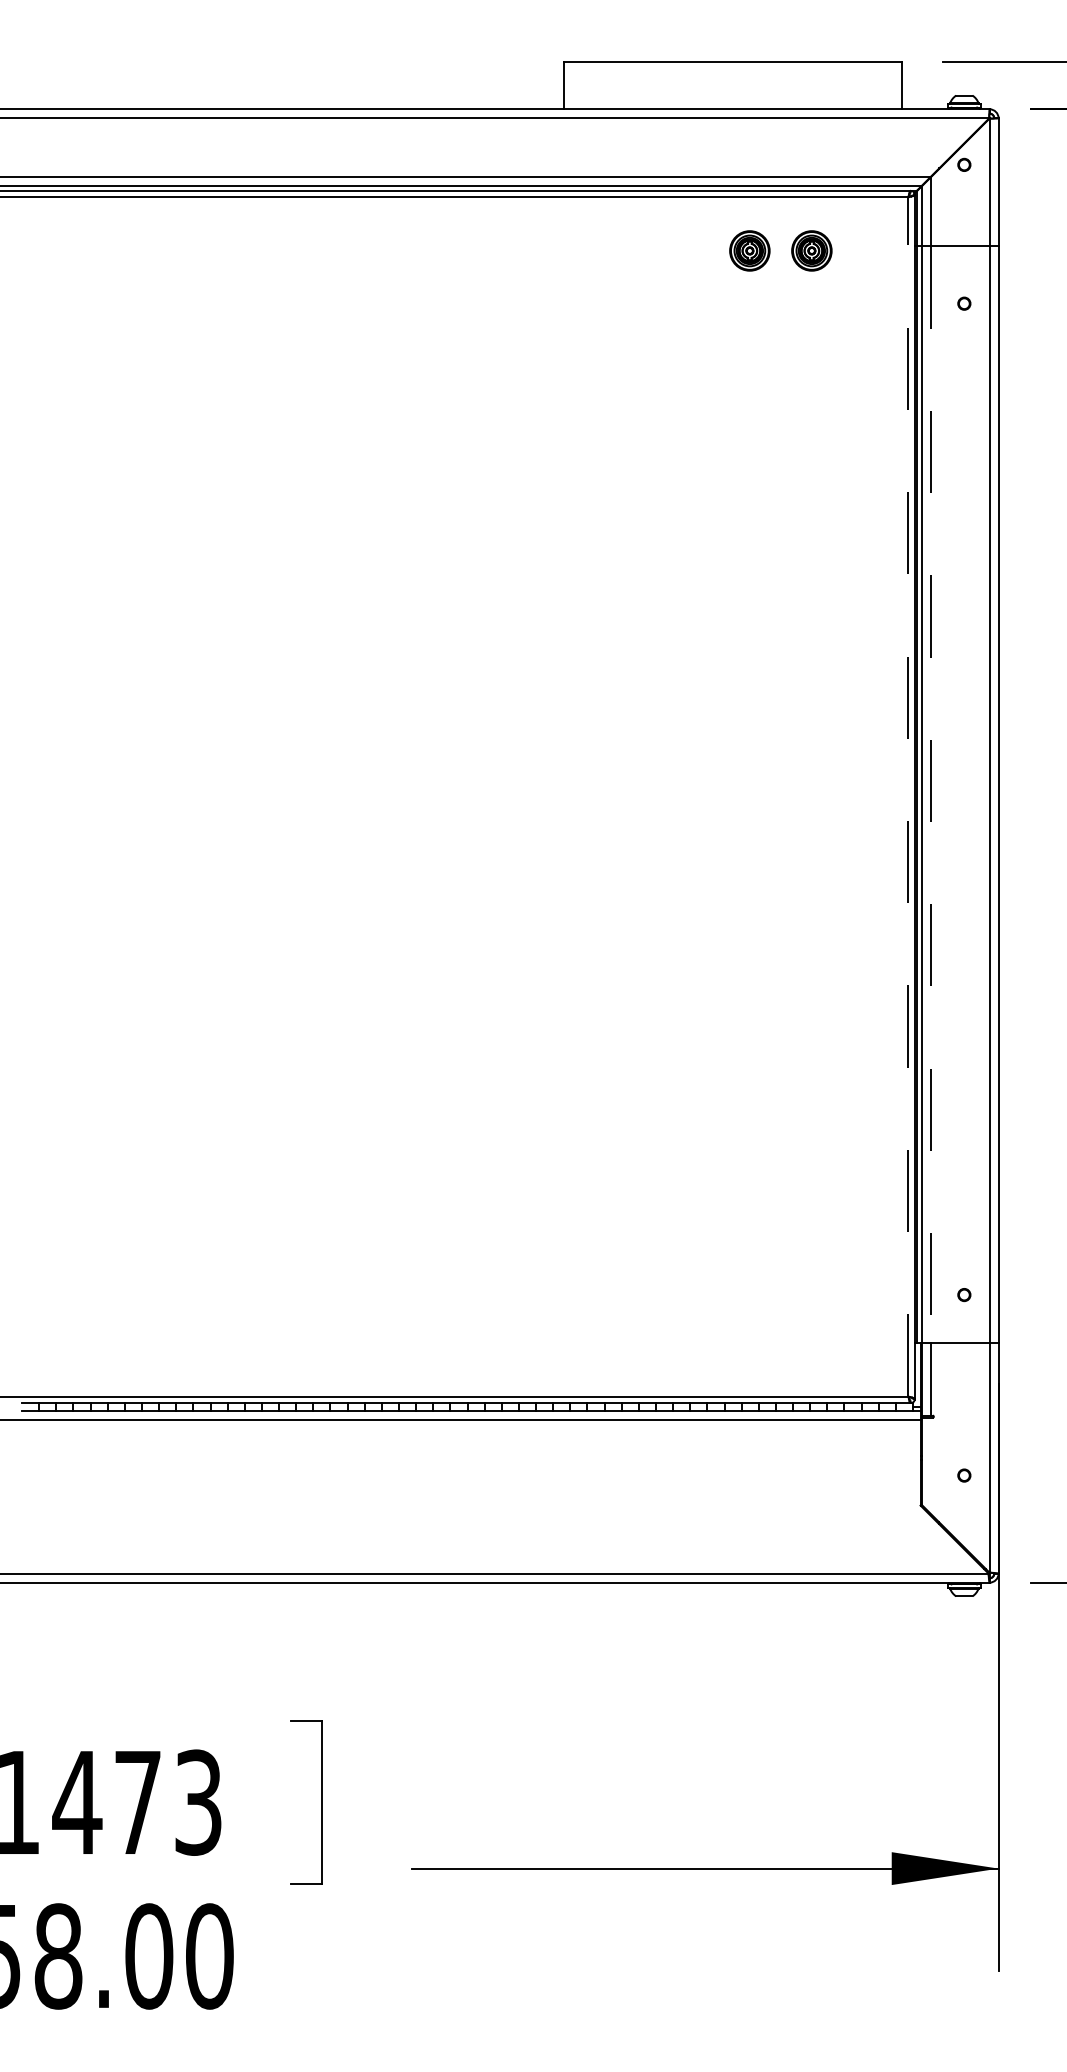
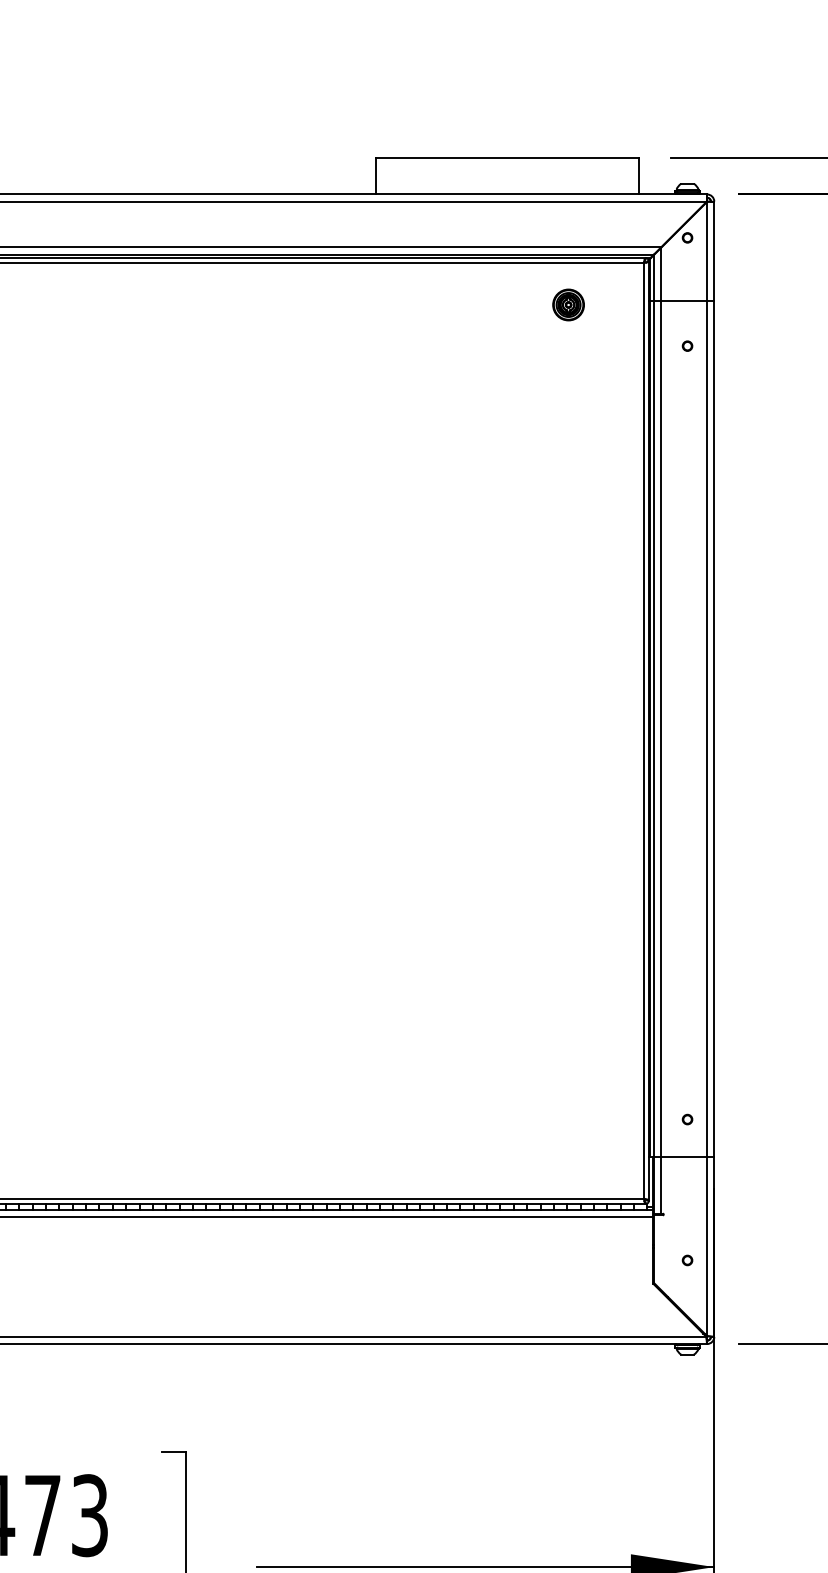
part: (749, 250) -> (519, 304), removed
line: (930, 795) -> (661, 729), dashed -> solid
line: (908, 796) -> (643, 730), dashed -> solid

